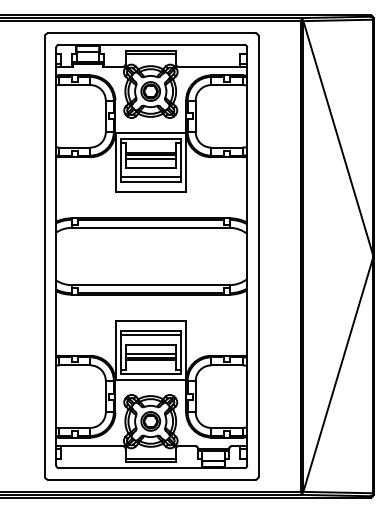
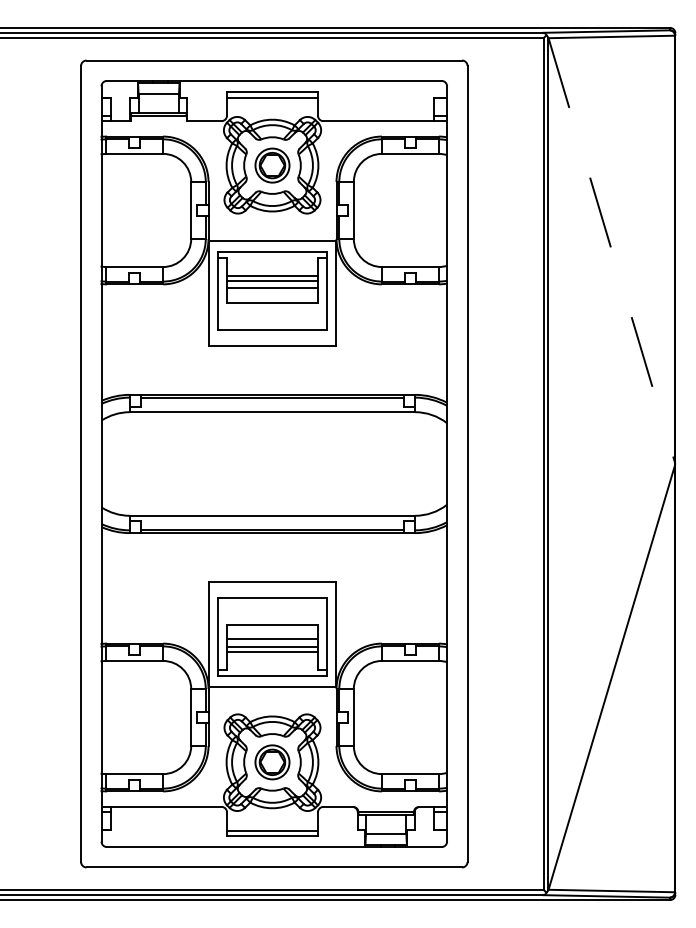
line: (338, 138) -> (612, 250), solid -> dashed
line: (150, 177) -> (272, 321), removed
line: (150, 335) -> (272, 606), removed

